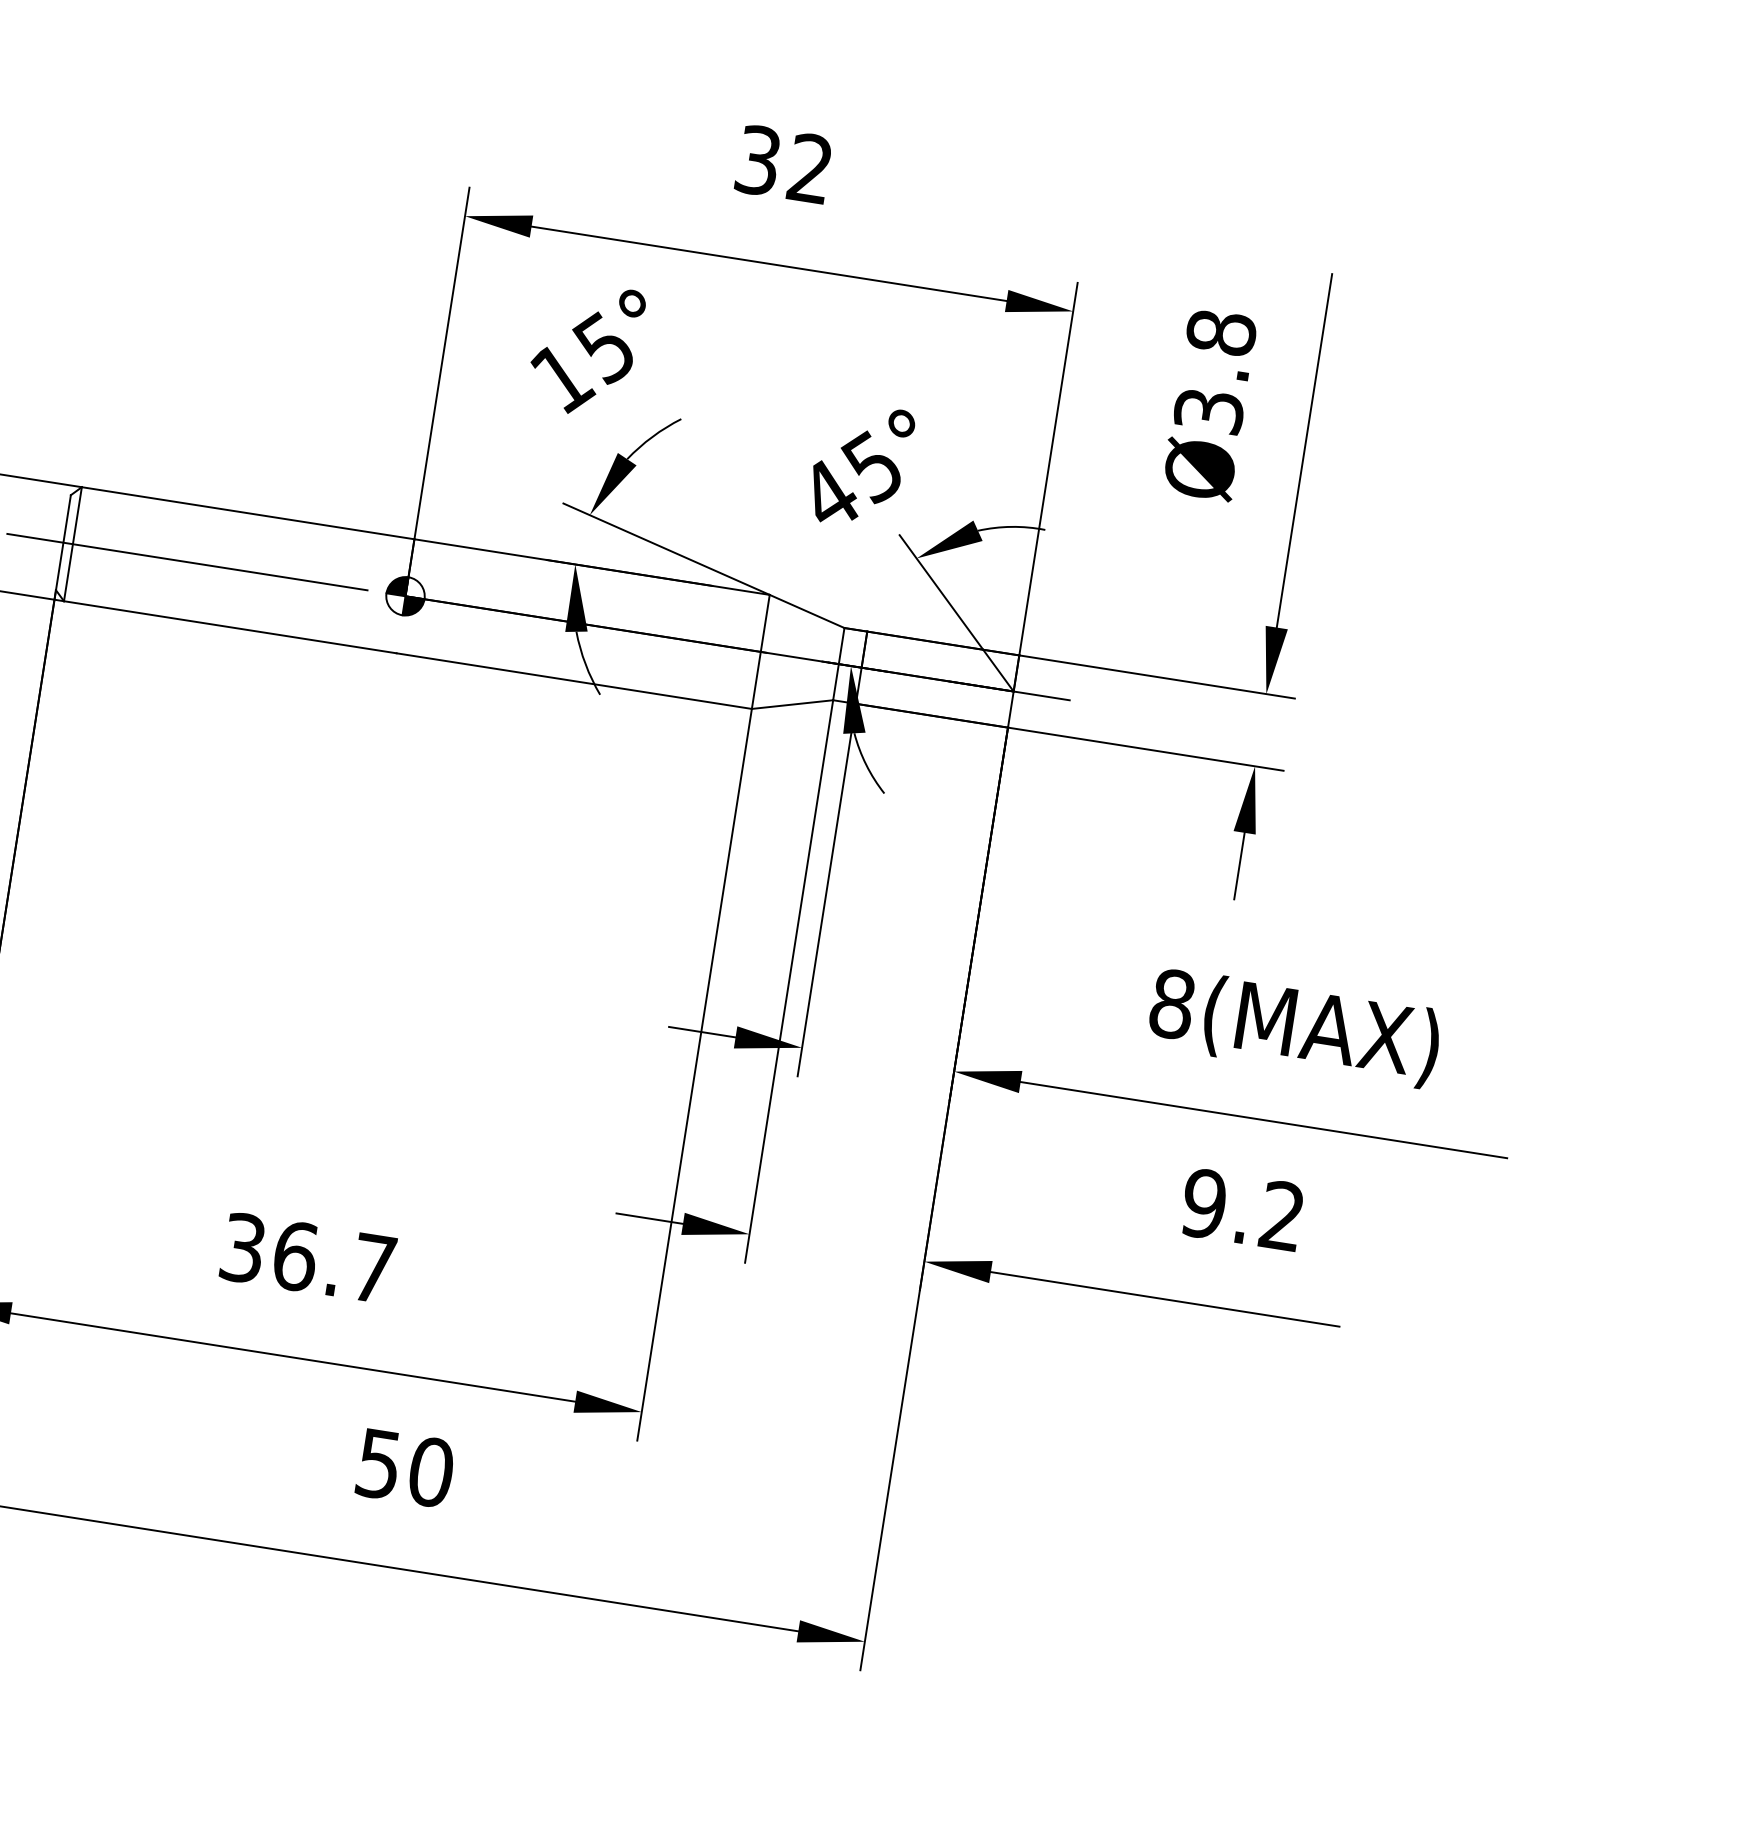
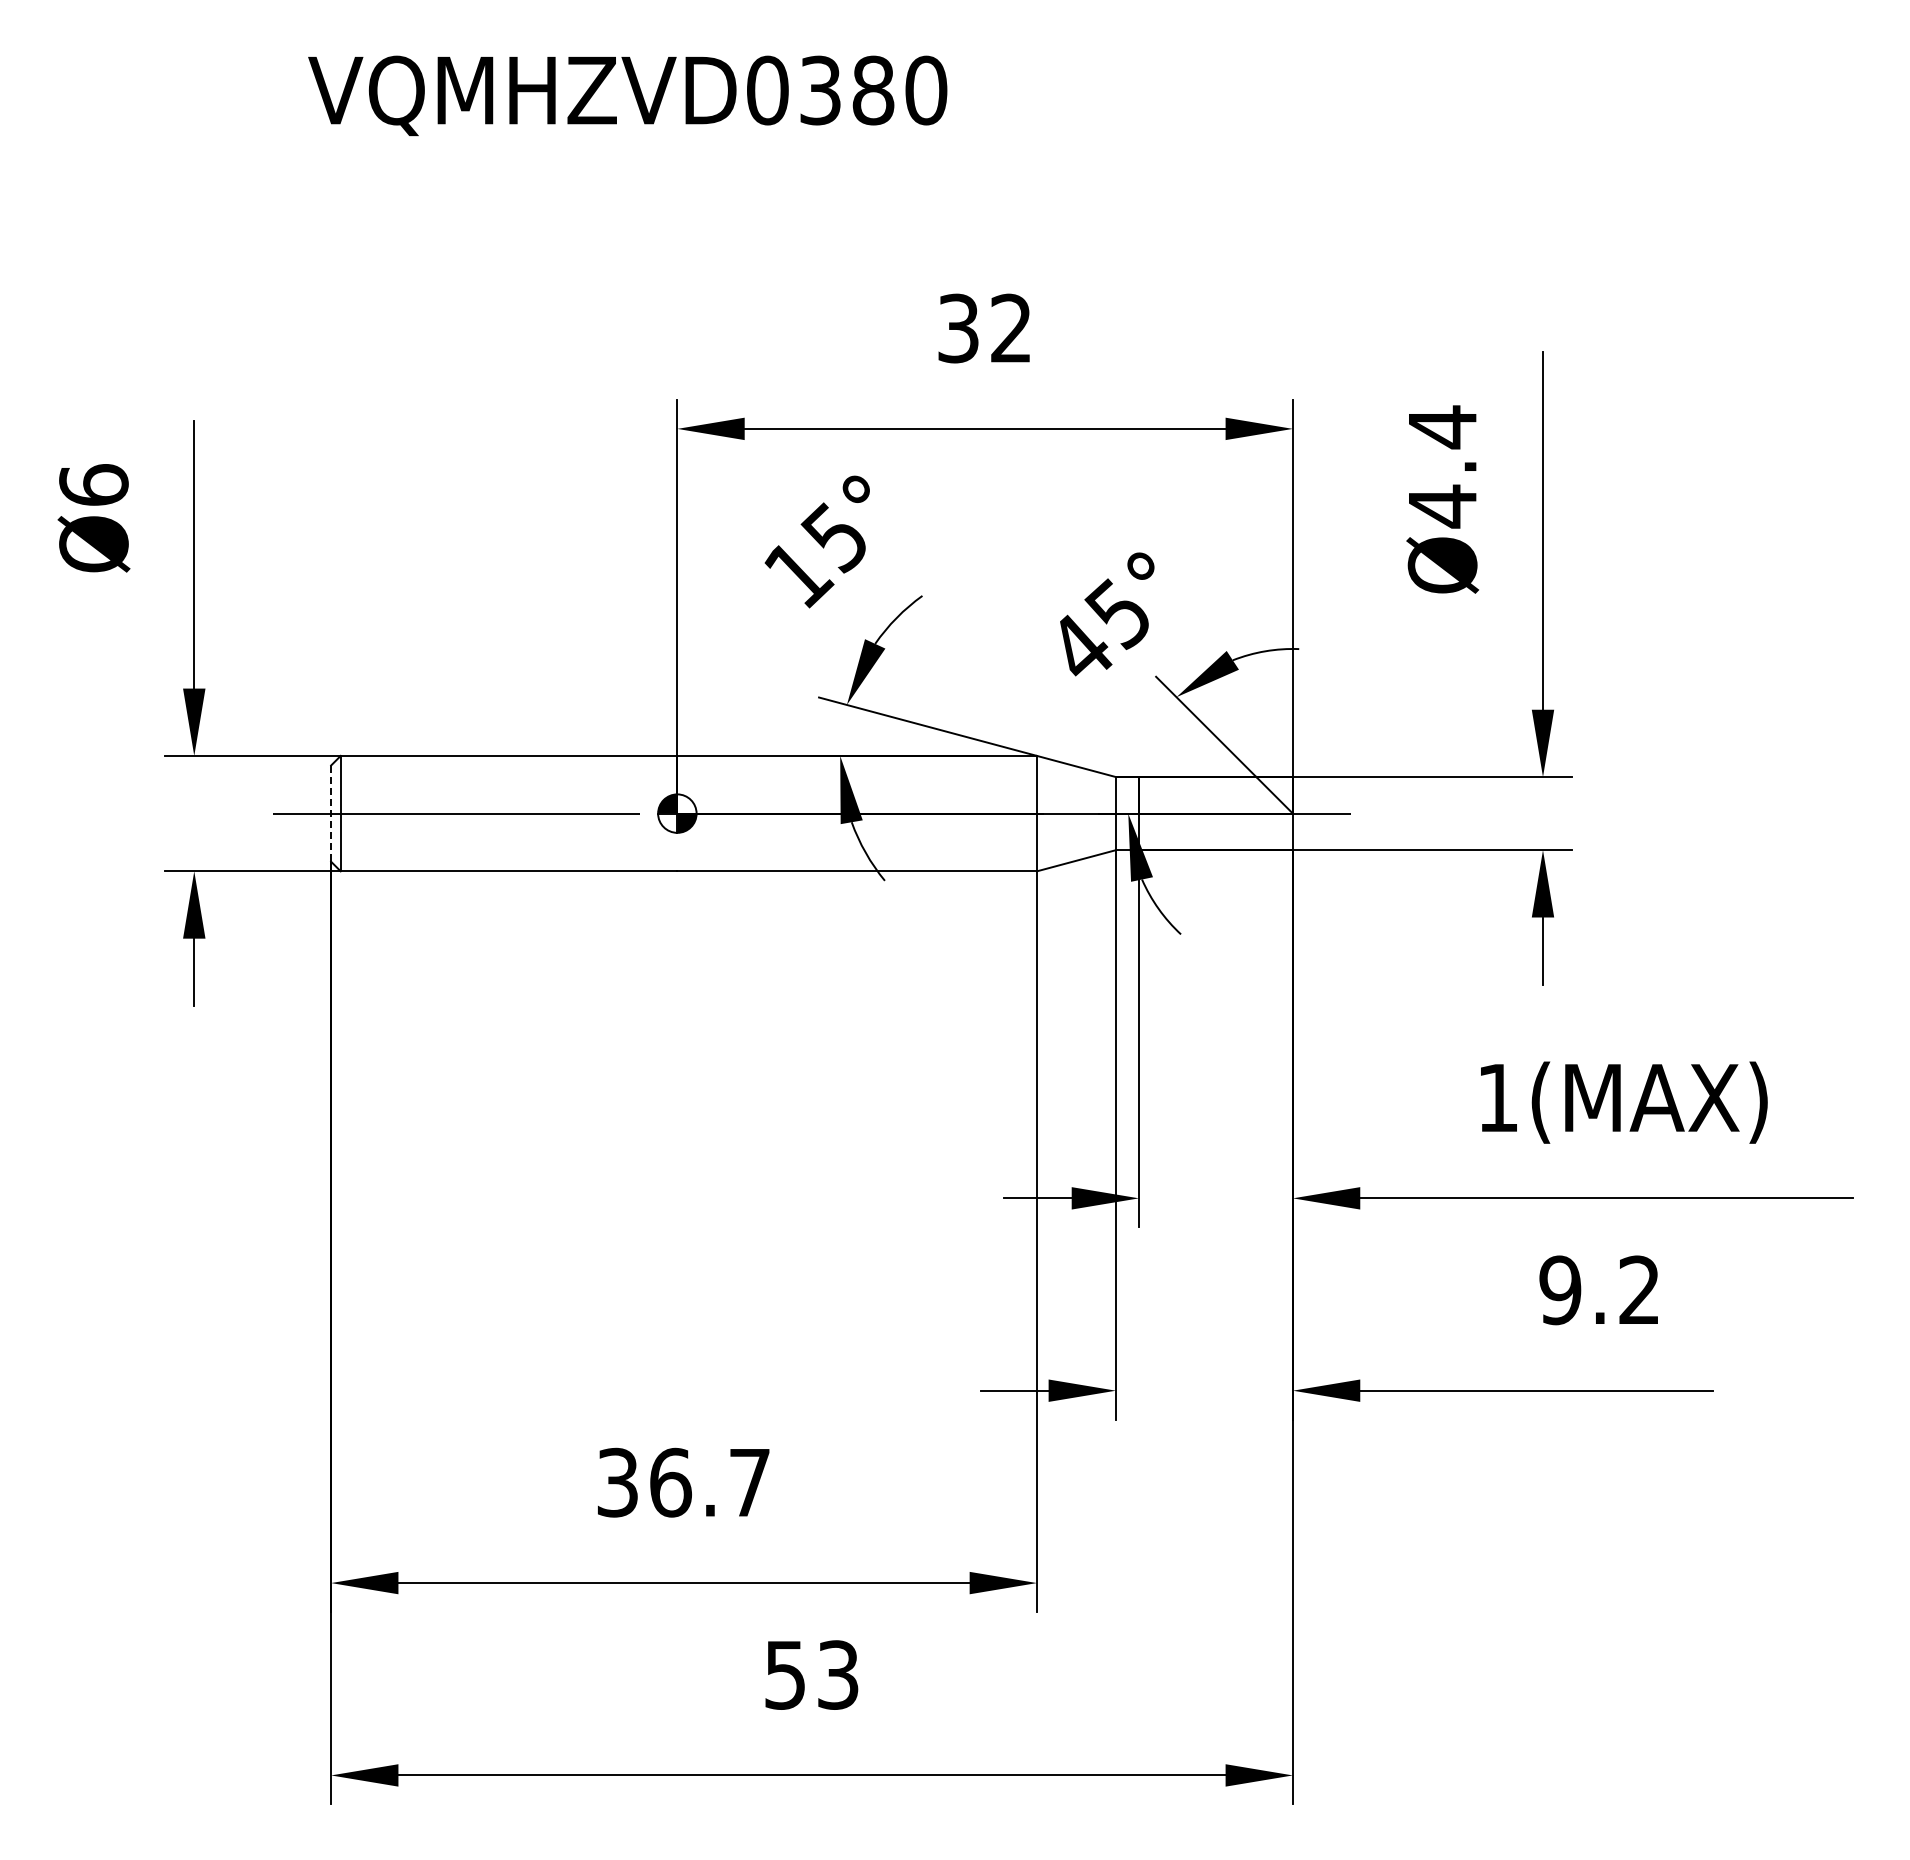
text: (1215, 371) -> (1442, 466), Ø3.8 -> Ø4.4
line: (63, 543) -> (331, 814), solid -> dashed
text: (1171, 1003) -> (1497, 1097), 8(MAX) -> 1(MAX)
text: (431, 1471) -> (838, 1674), 50 -> 53

